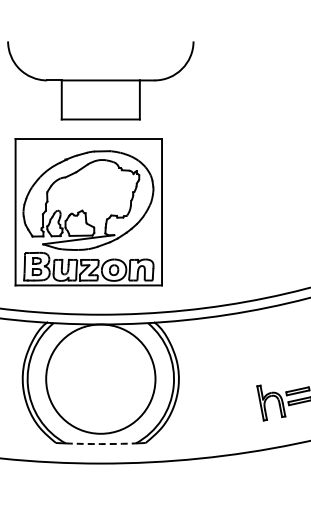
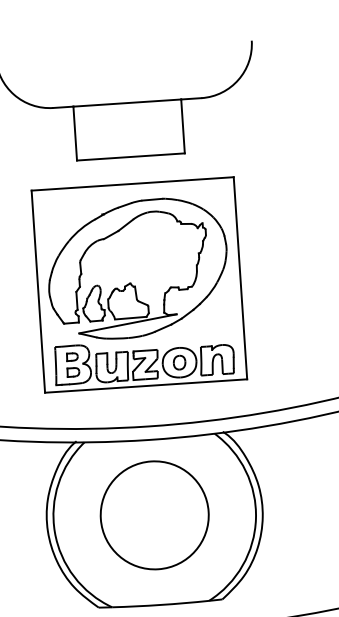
part: (88, 212) -> (139, 285), moved
circle: (100, 379) -> (154, 515), size x0.71
arc: (100, 444) -> (160, 605), dashed -> solid

